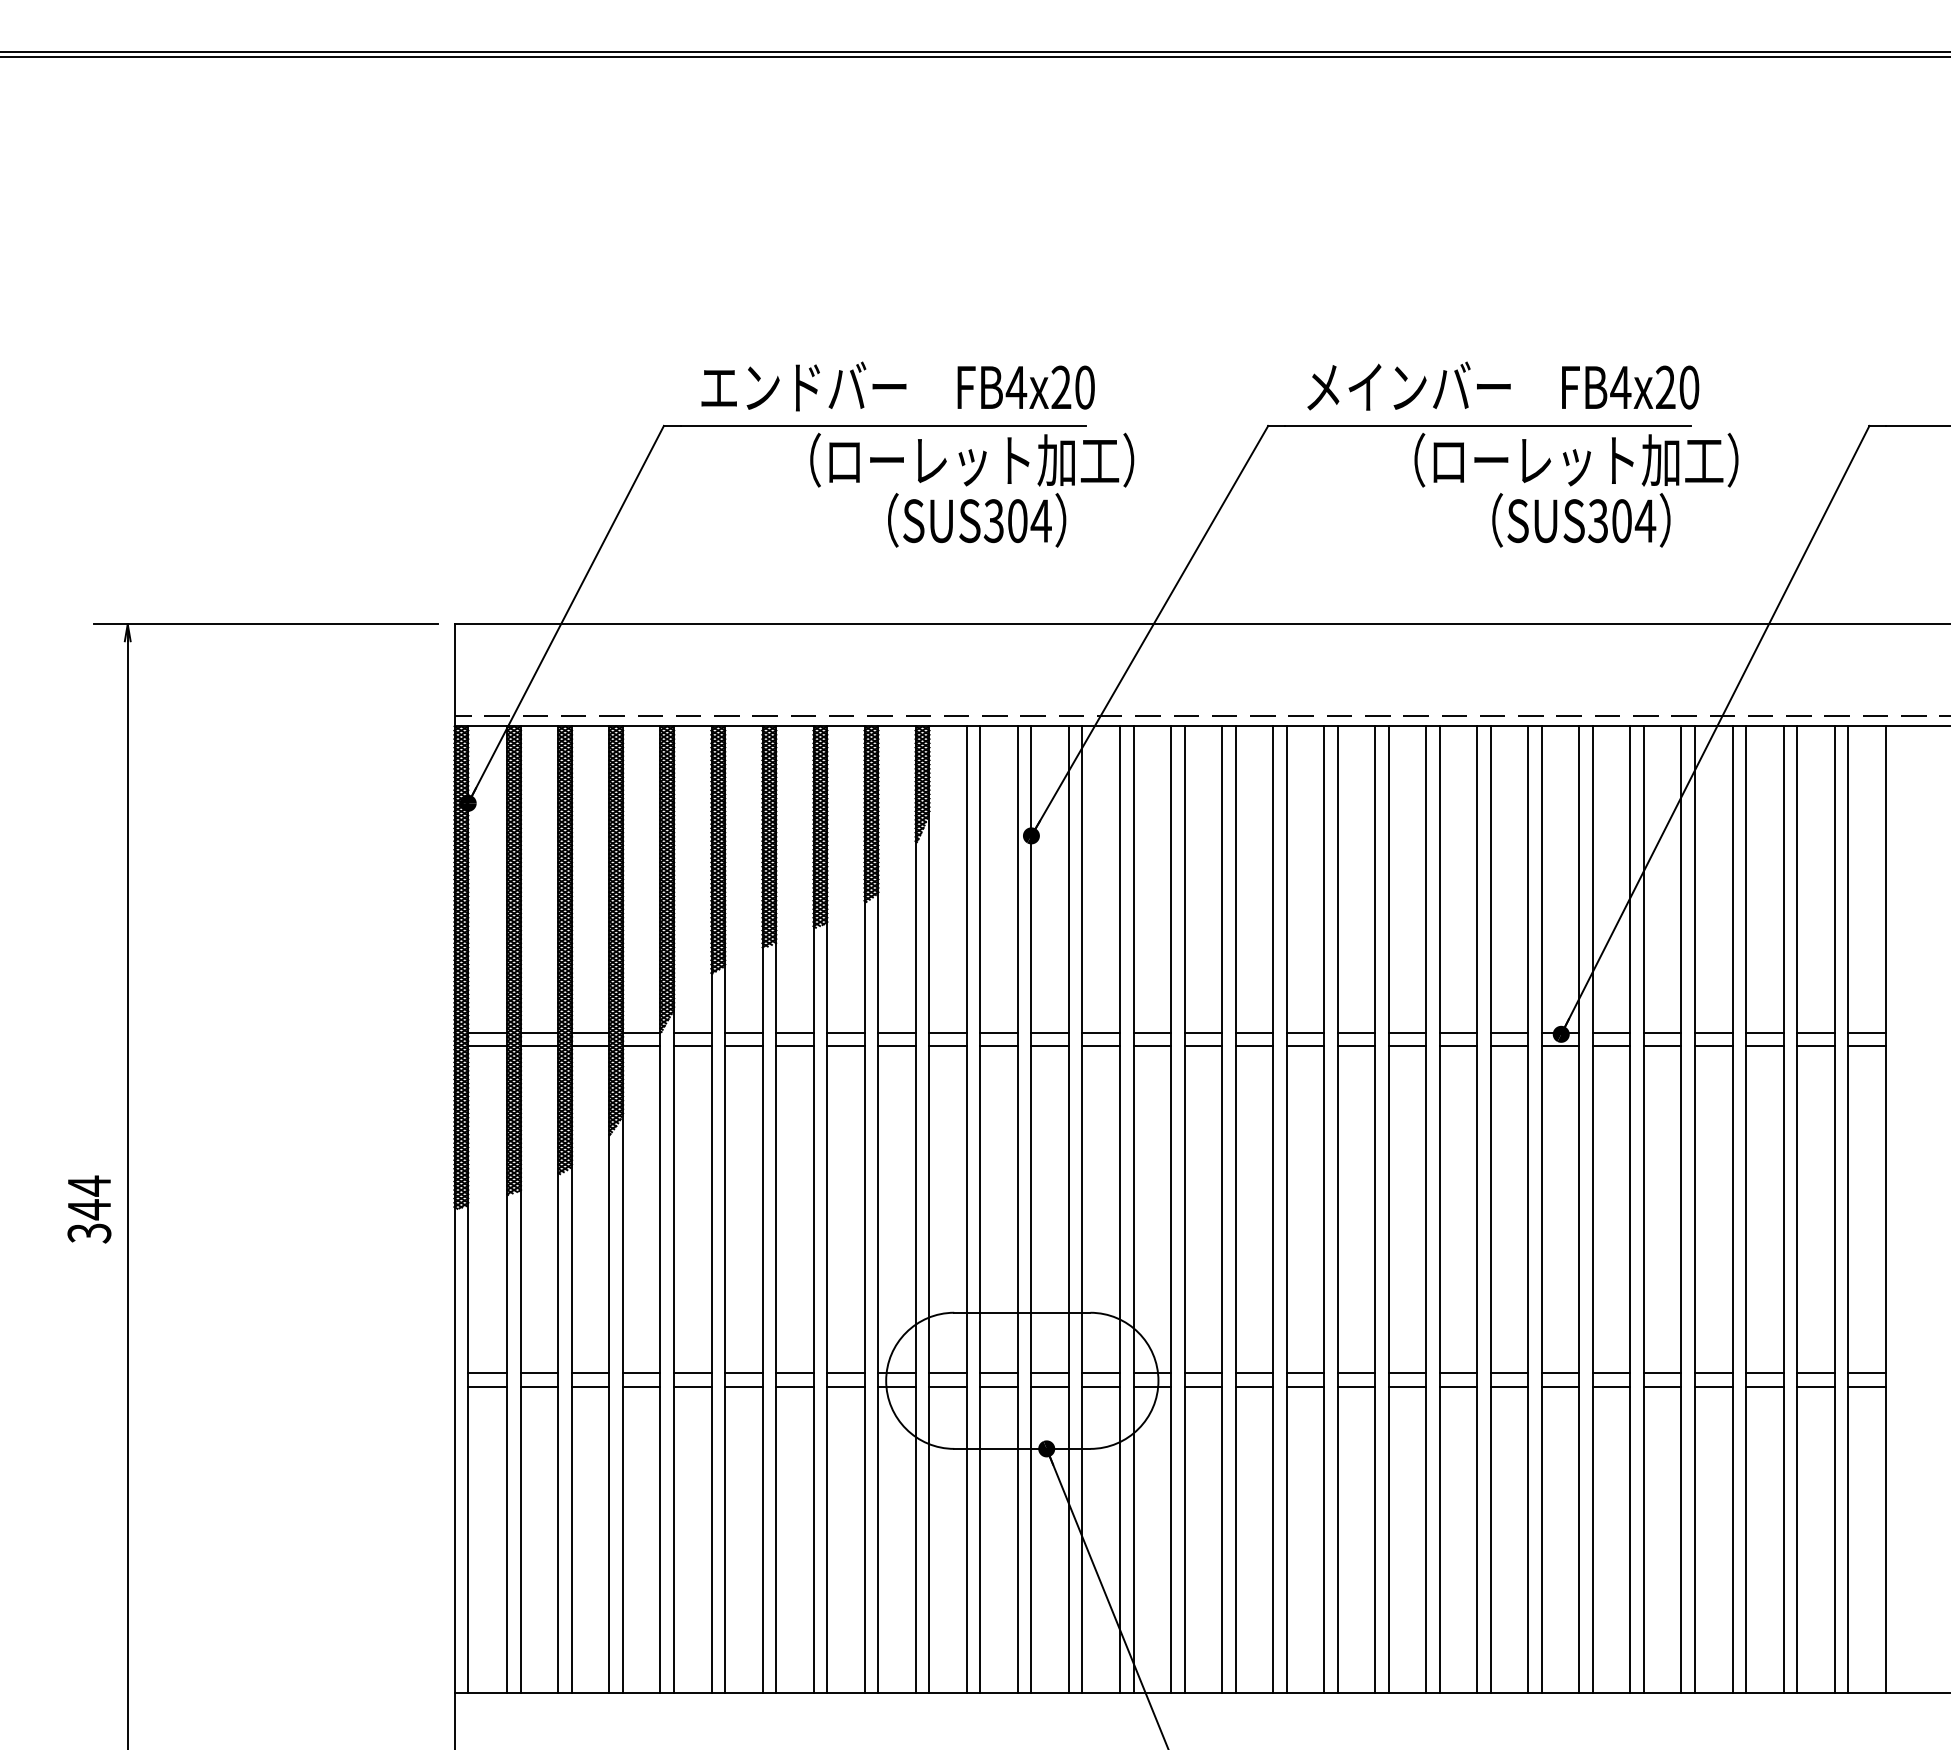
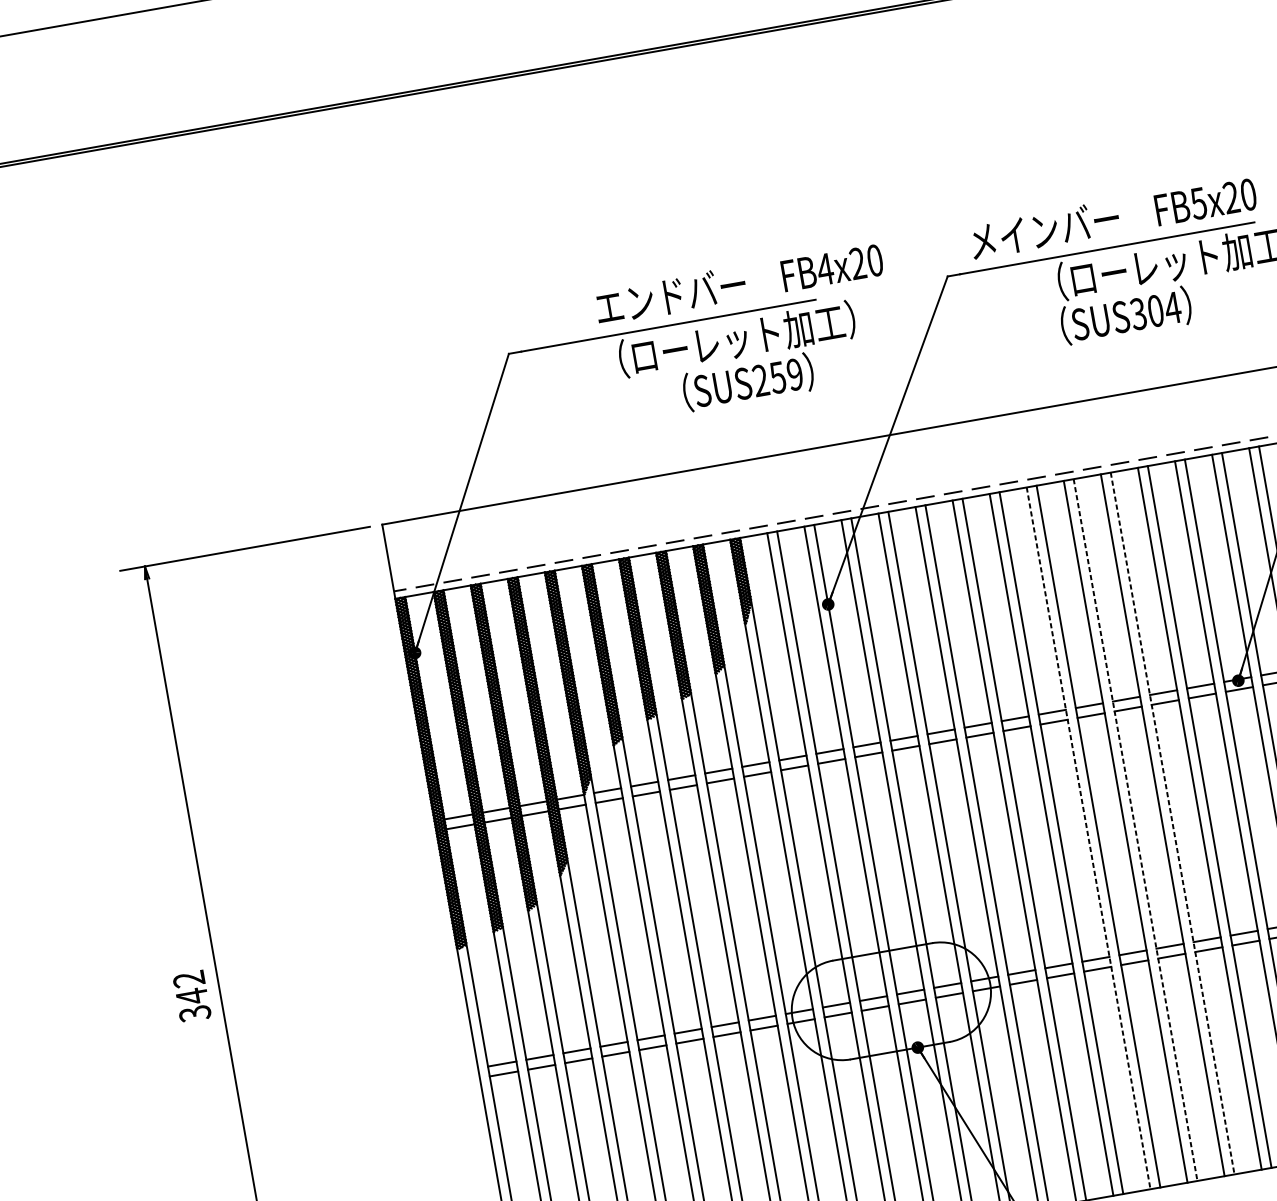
text: (897, 386) -> (738, 283), moved
text: (1620, 387) -> (1198, 203), FB4x20 -> FB5x20
text: (1581, 520) -> (1126, 315), moved
text: (1017, 521) -> (777, 377), SUS304 -> SUS259
text: (88, 1185) -> (188, 979), 344 -> 342
line: (1324, 1210) -> (1088, 838), solid -> dashed
line: (1388, 1210) -> (1135, 830), solid -> dashed
line: (1439, 1210) -> (1172, 824), solid -> dashed

